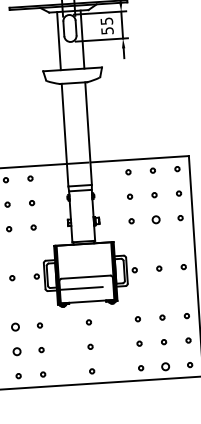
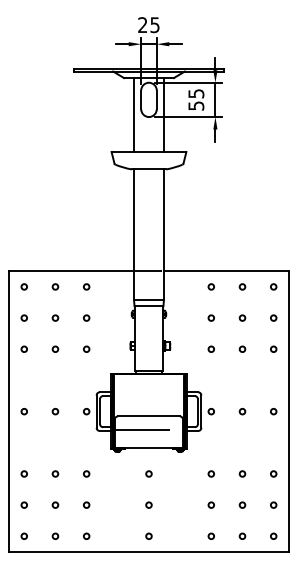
circle: (156, 219) -> (242, 348), size x0.62
circle: (15, 326) -> (55, 473), size x0.62
circle: (17, 351) -> (55, 504), size x0.62
circle: (165, 365) -> (242, 535), size x0.62

